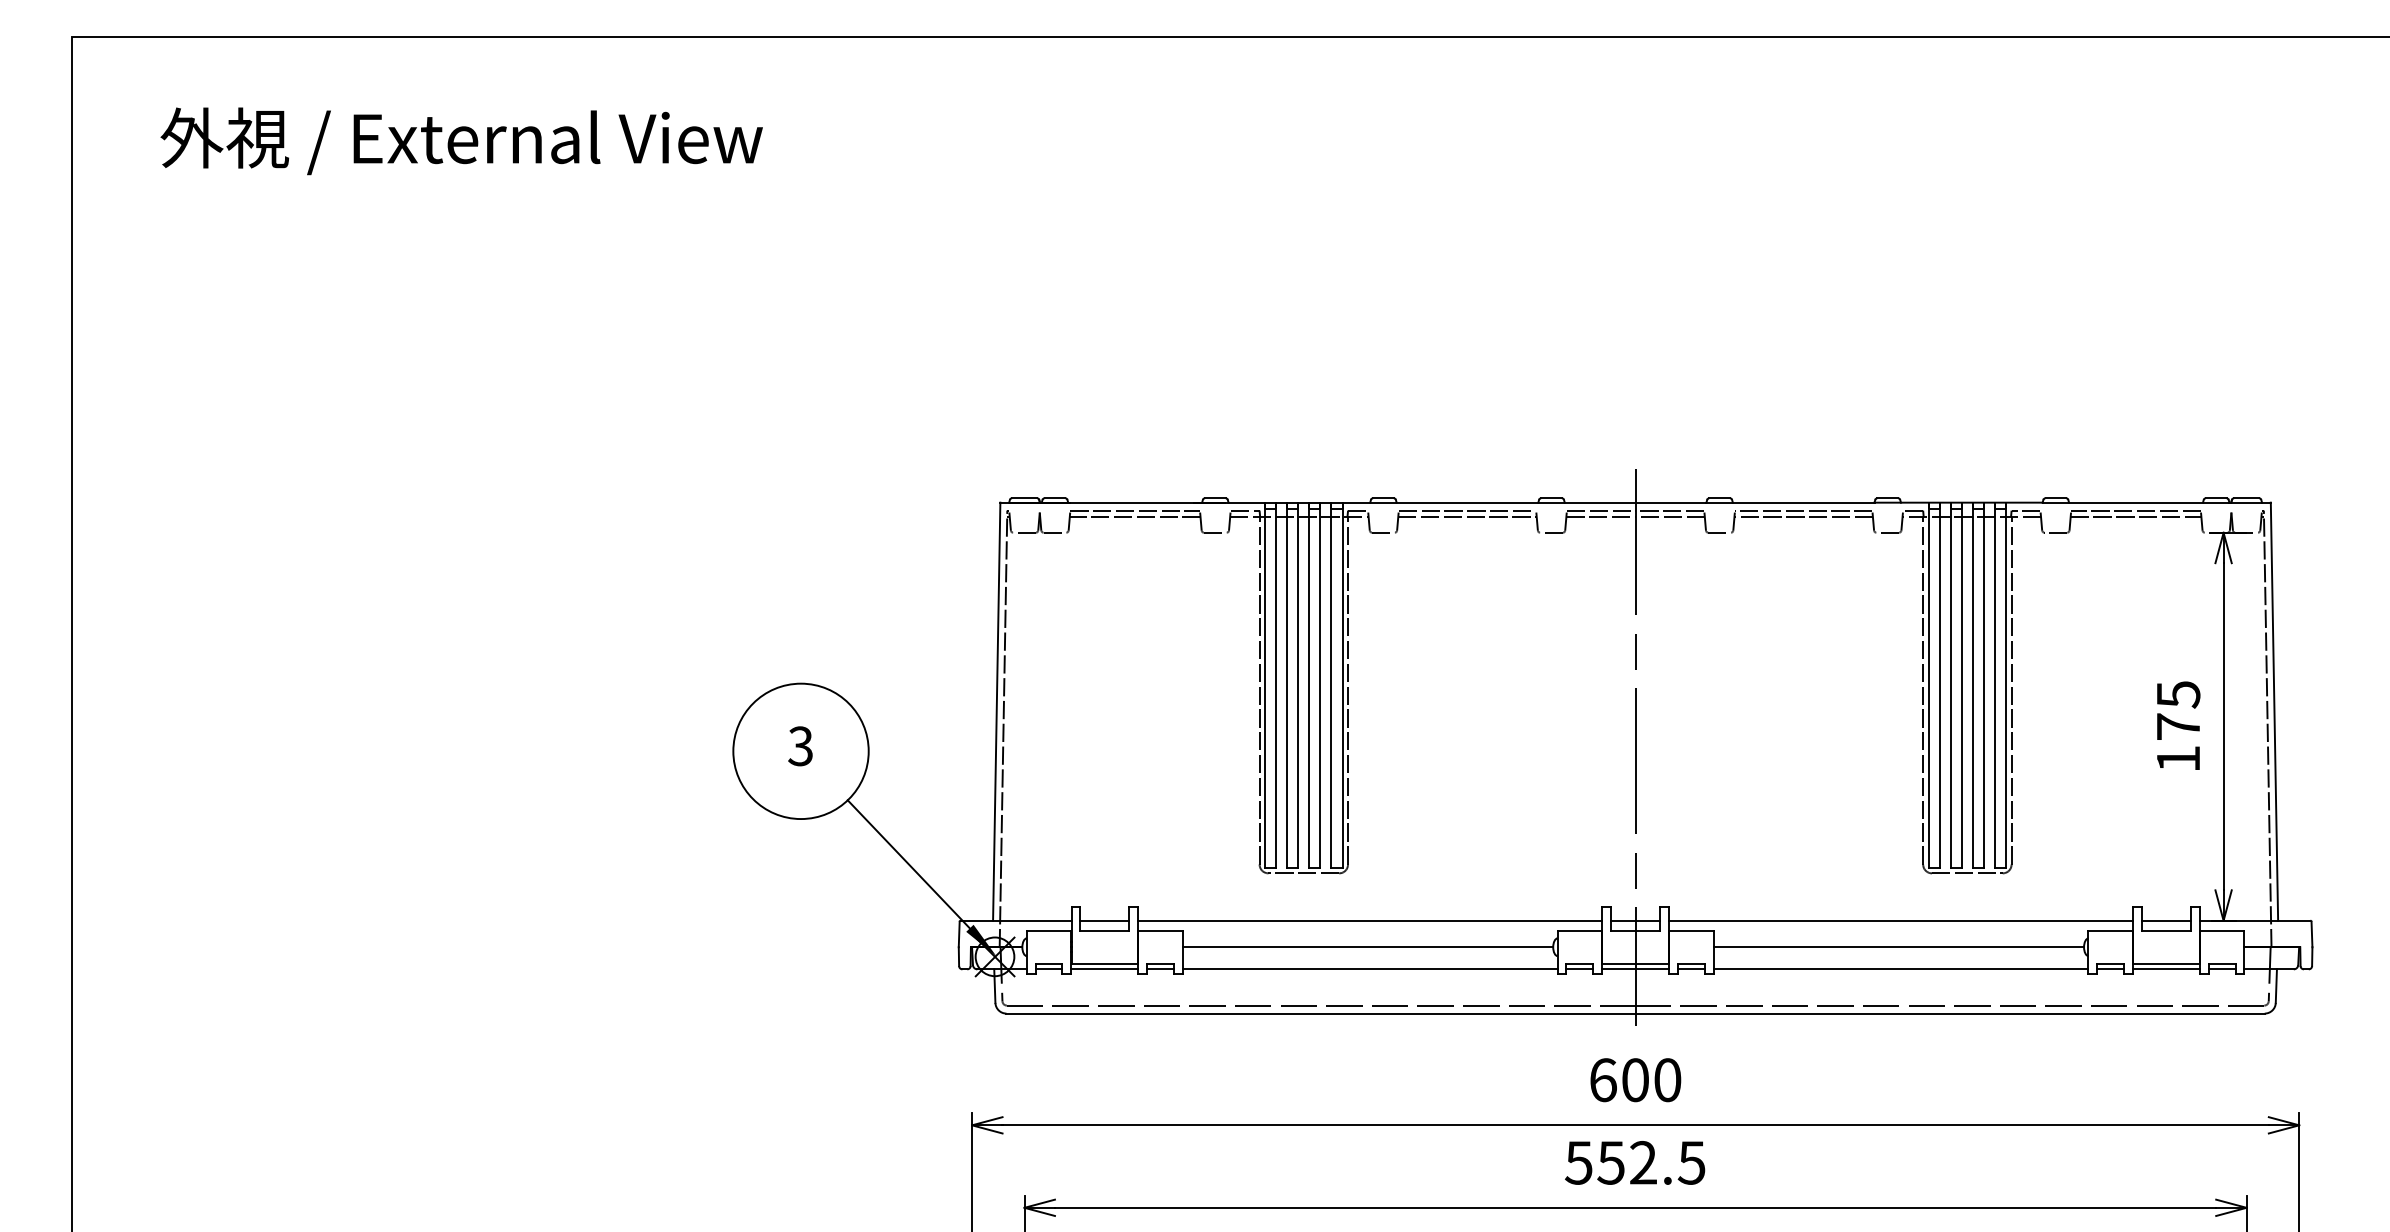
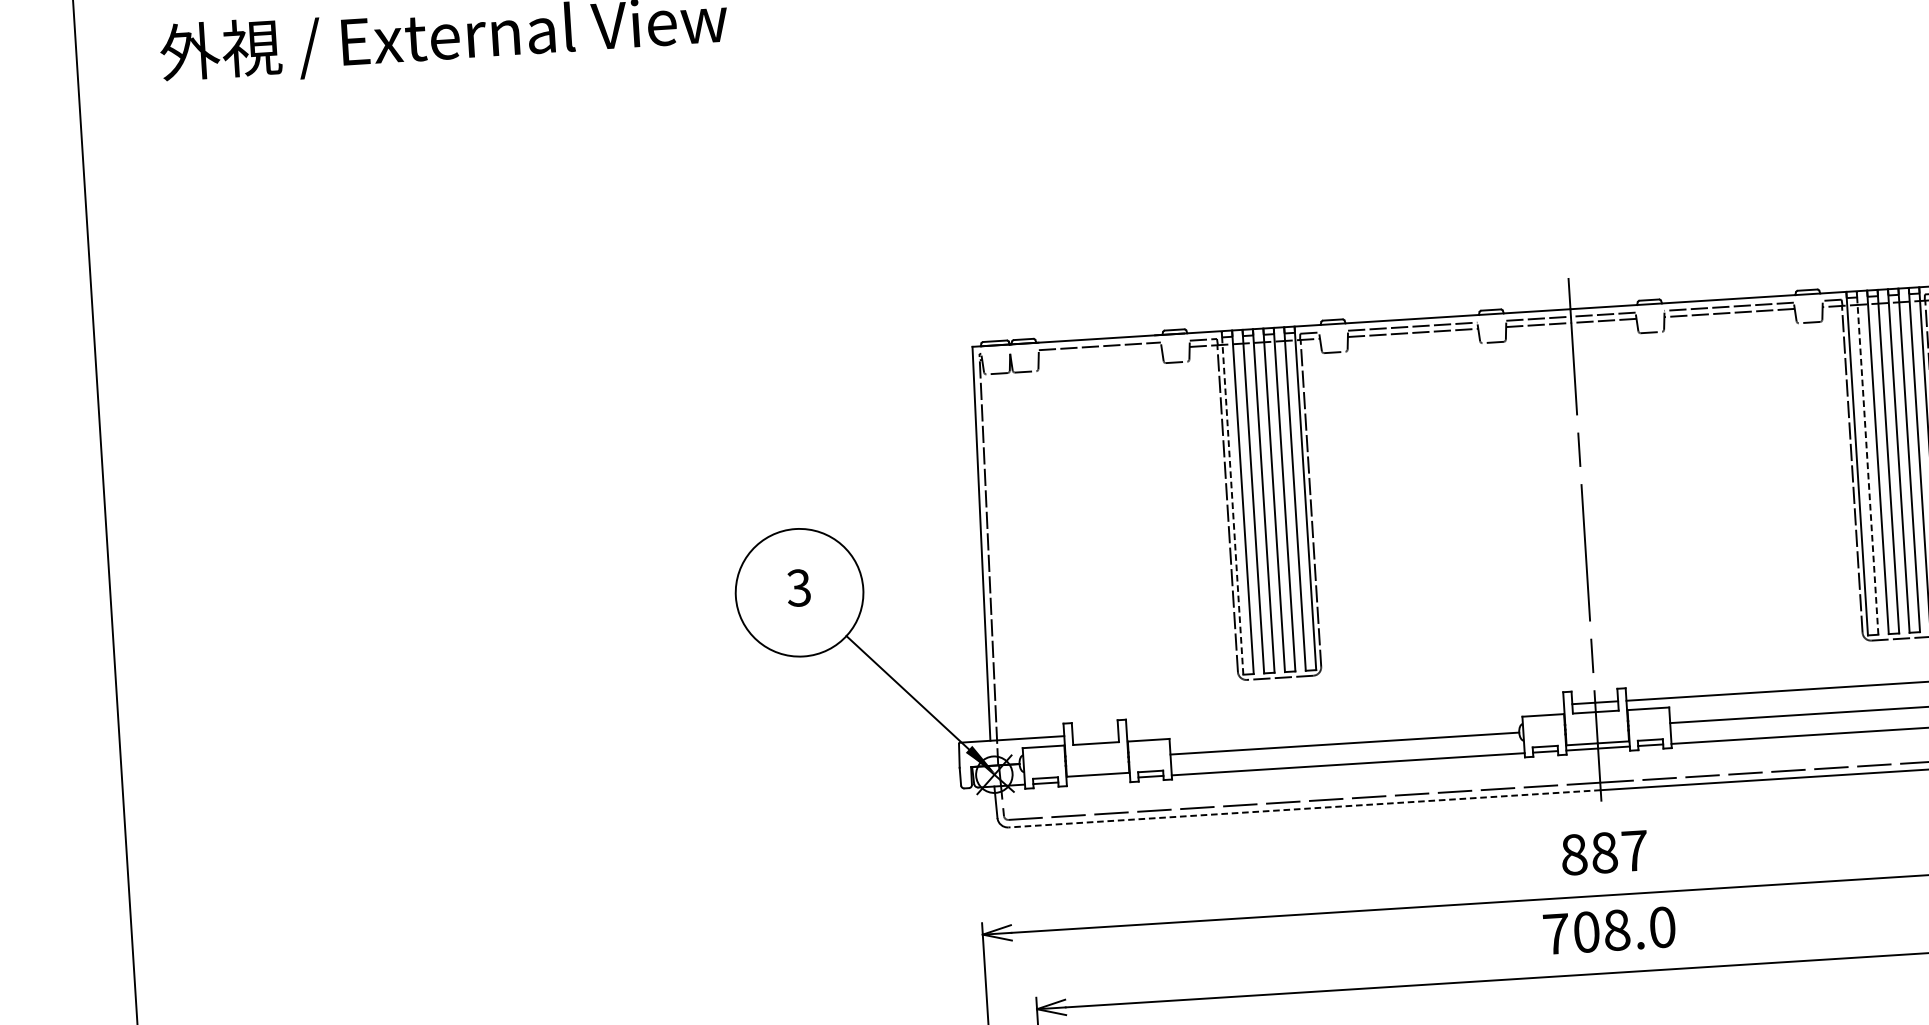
line: (1134, 517) -> (1099, 352), removed
line: (1265, 684) -> (1232, 502), solid -> dashed
line: (1939, 684) -> (1867, 462), solid -> dashed
line: (1104, 920) -> (1095, 734), removed
line: (1369, 920) -> (1344, 718), removed
line: (1104, 969) -> (1098, 780), removed
line: (1321, 1013) -> (1305, 808), solid -> dashed
text: (1635, 1080) -> (1604, 853), 600 -> 887
text: (1635, 1162) -> (1609, 930), 552.5 -> 708.0

